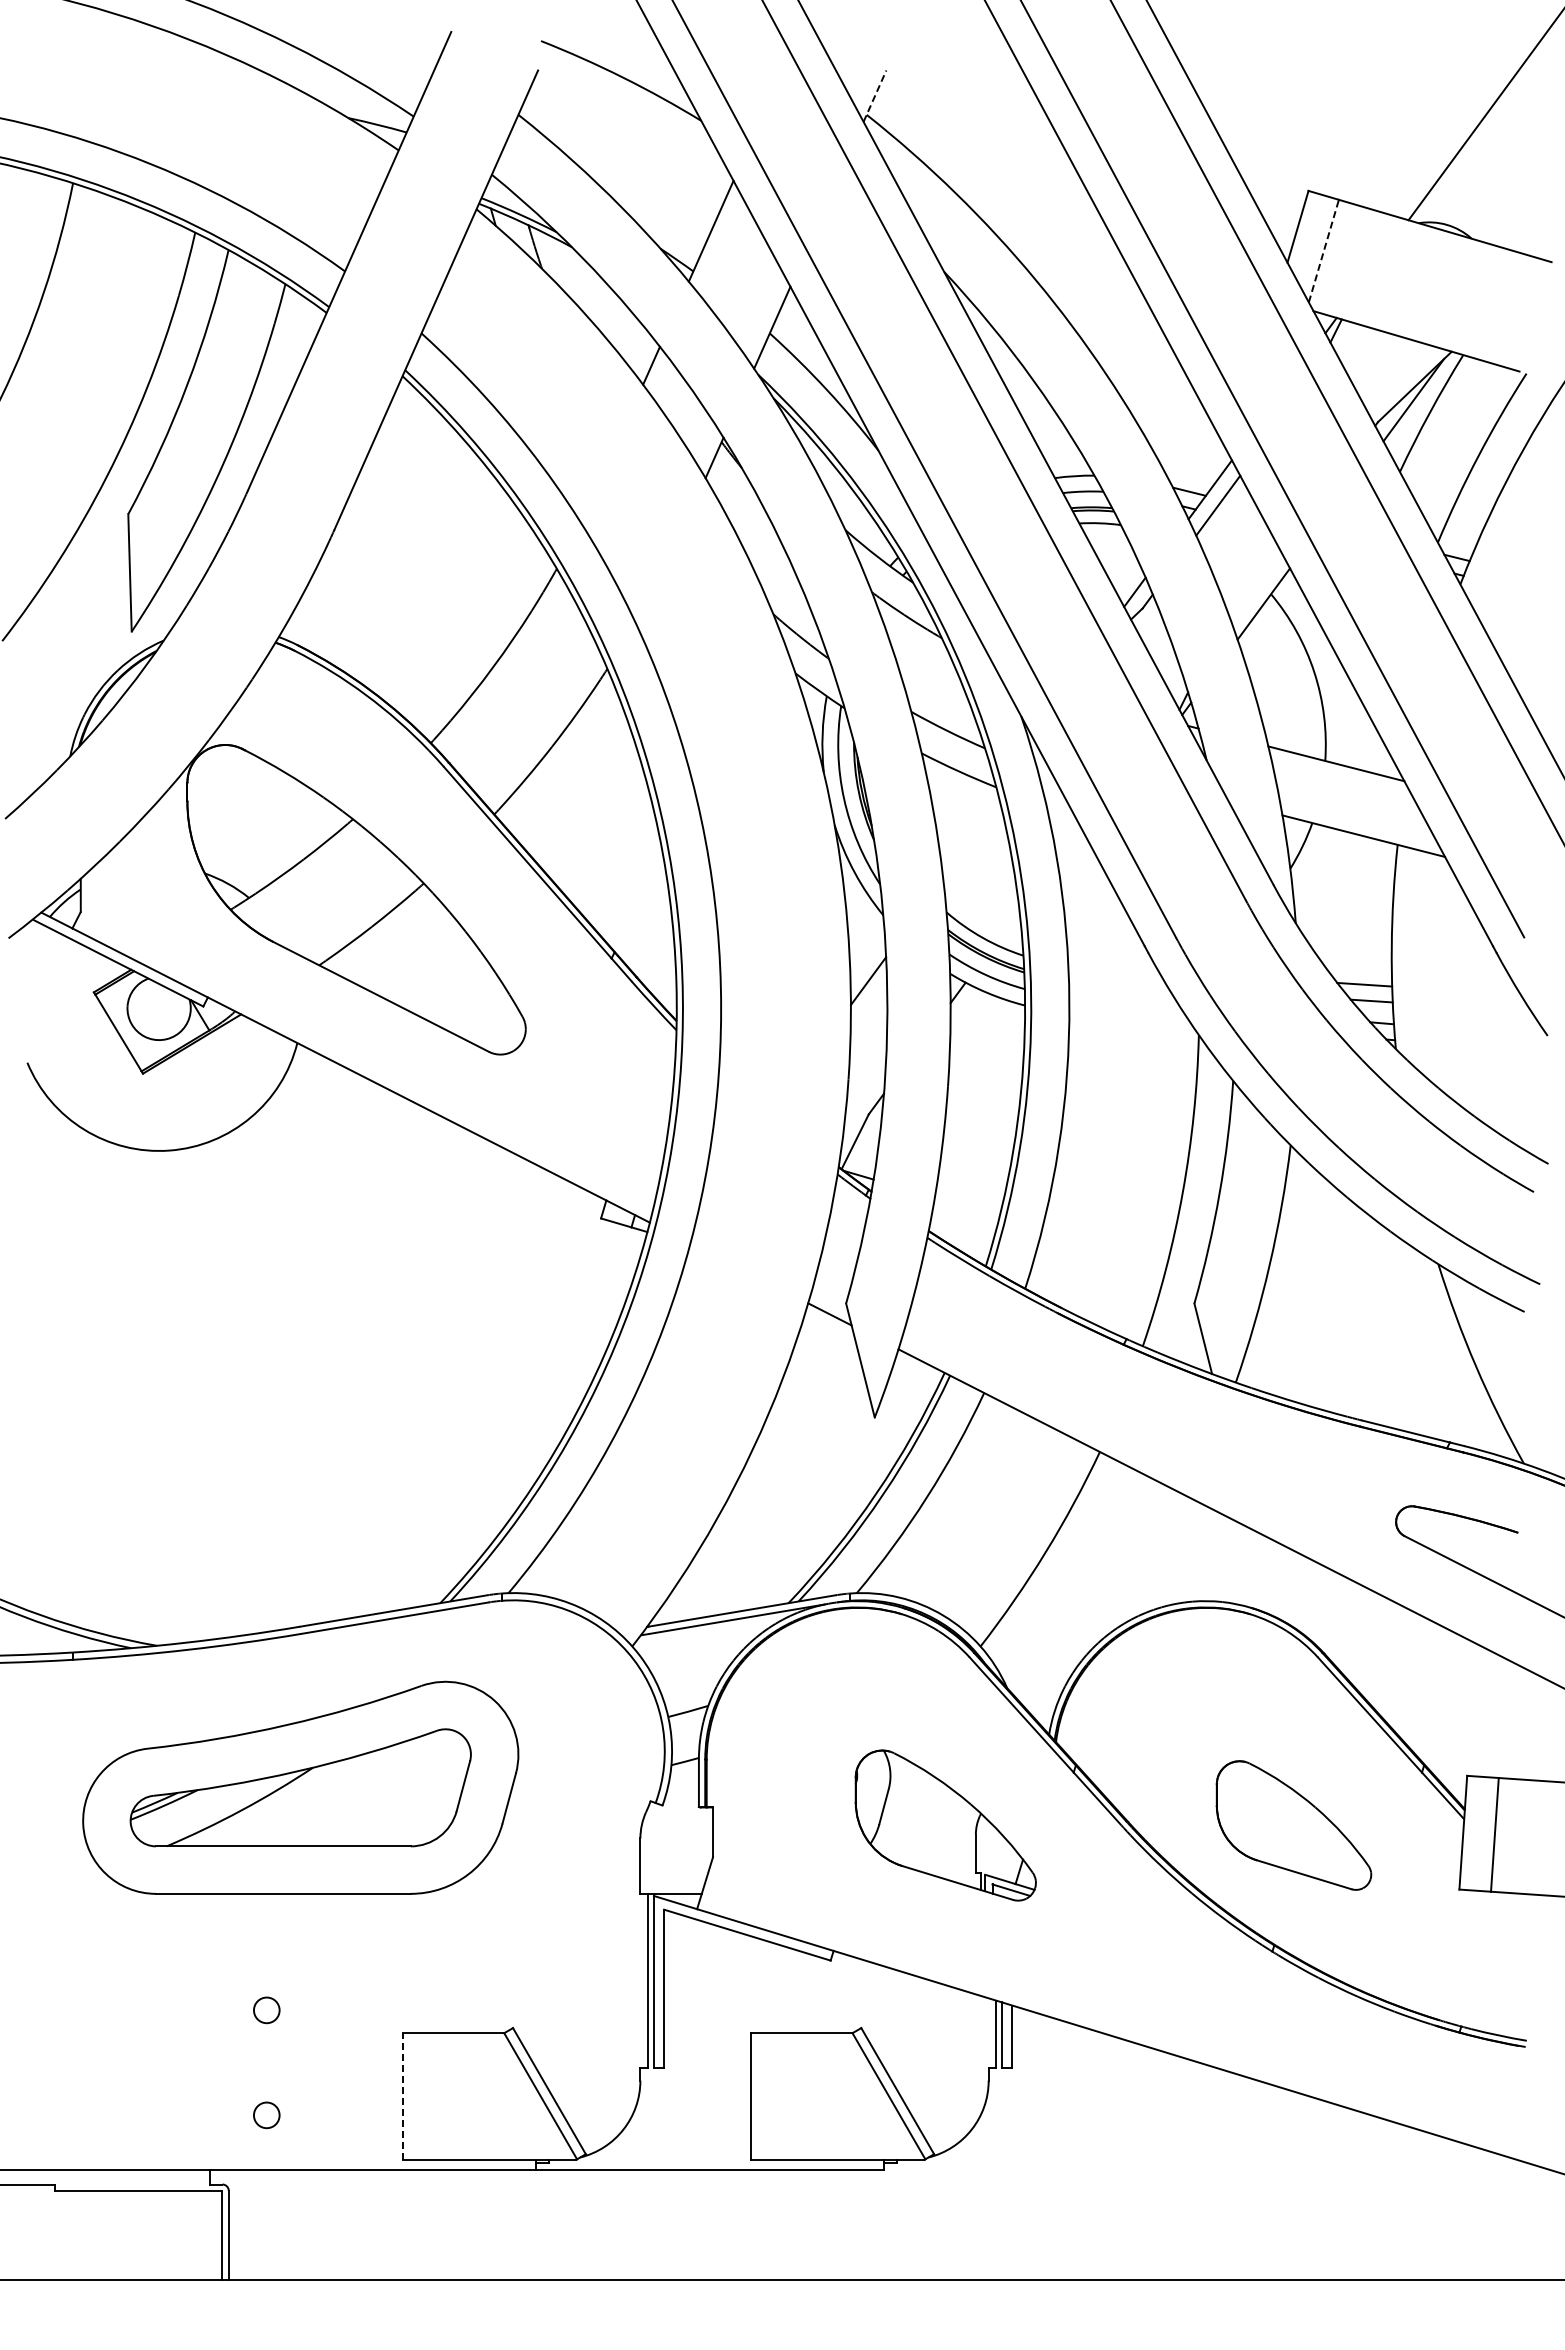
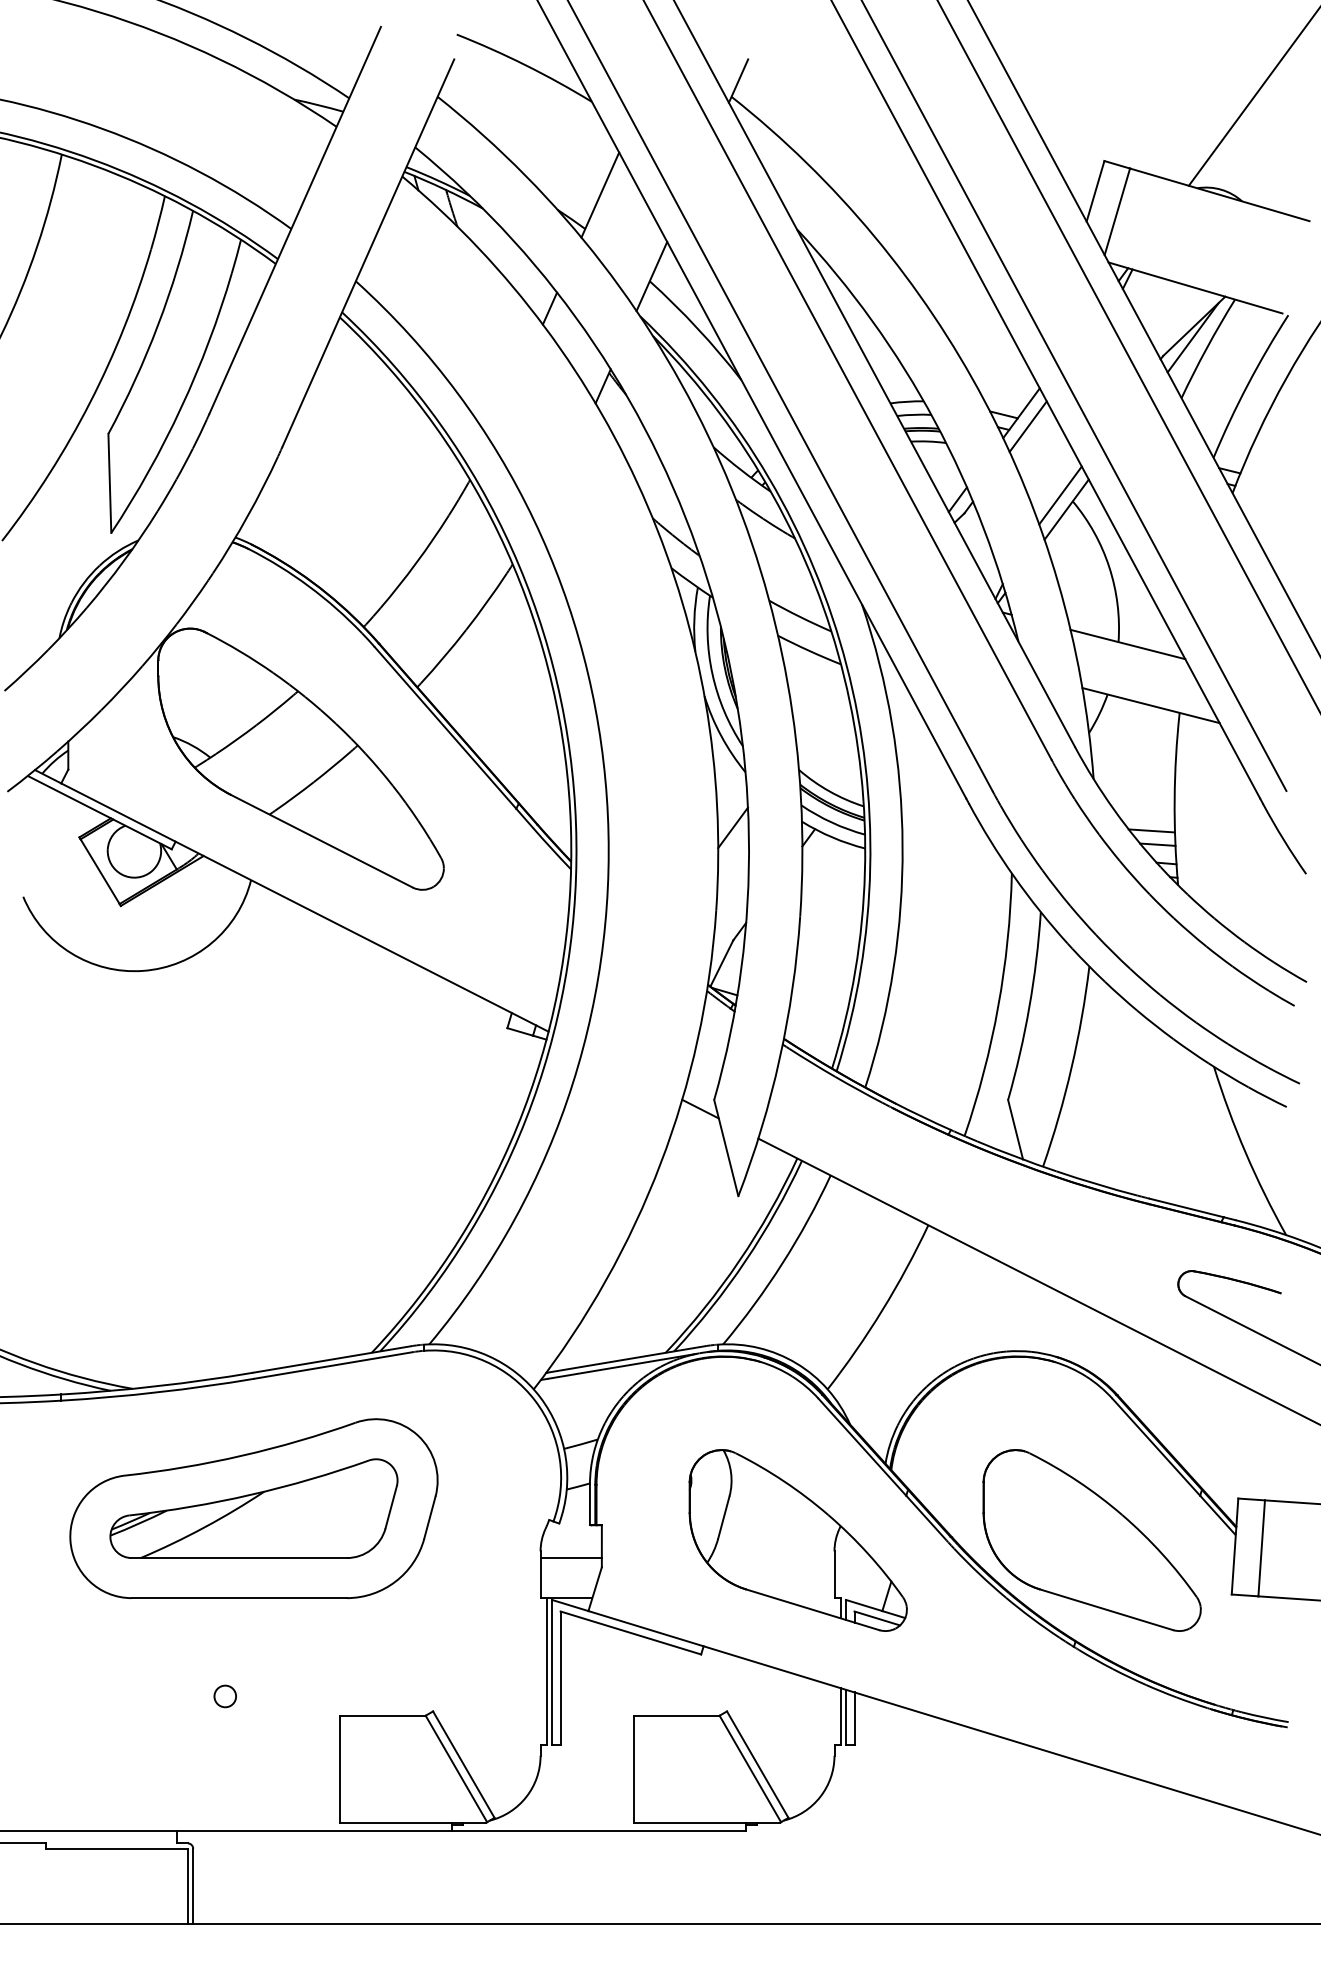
line: (875, 95) -> (738, 80), dashed -> solid
line: (1324, 250) -> (1117, 211), dashed -> solid
line: (1256, 586) -> (1060, 494), added
part: (945, 1825) -> (798, 1540), size x1.43
part: (1293, 1825) -> (1091, 1540), size x1.67
line: (676, 1846) -> (571, 1558), added
line: (402, 2095) -> (339, 1768), dashed -> solid
circle: (266, 2115) -> (225, 1785), removed

